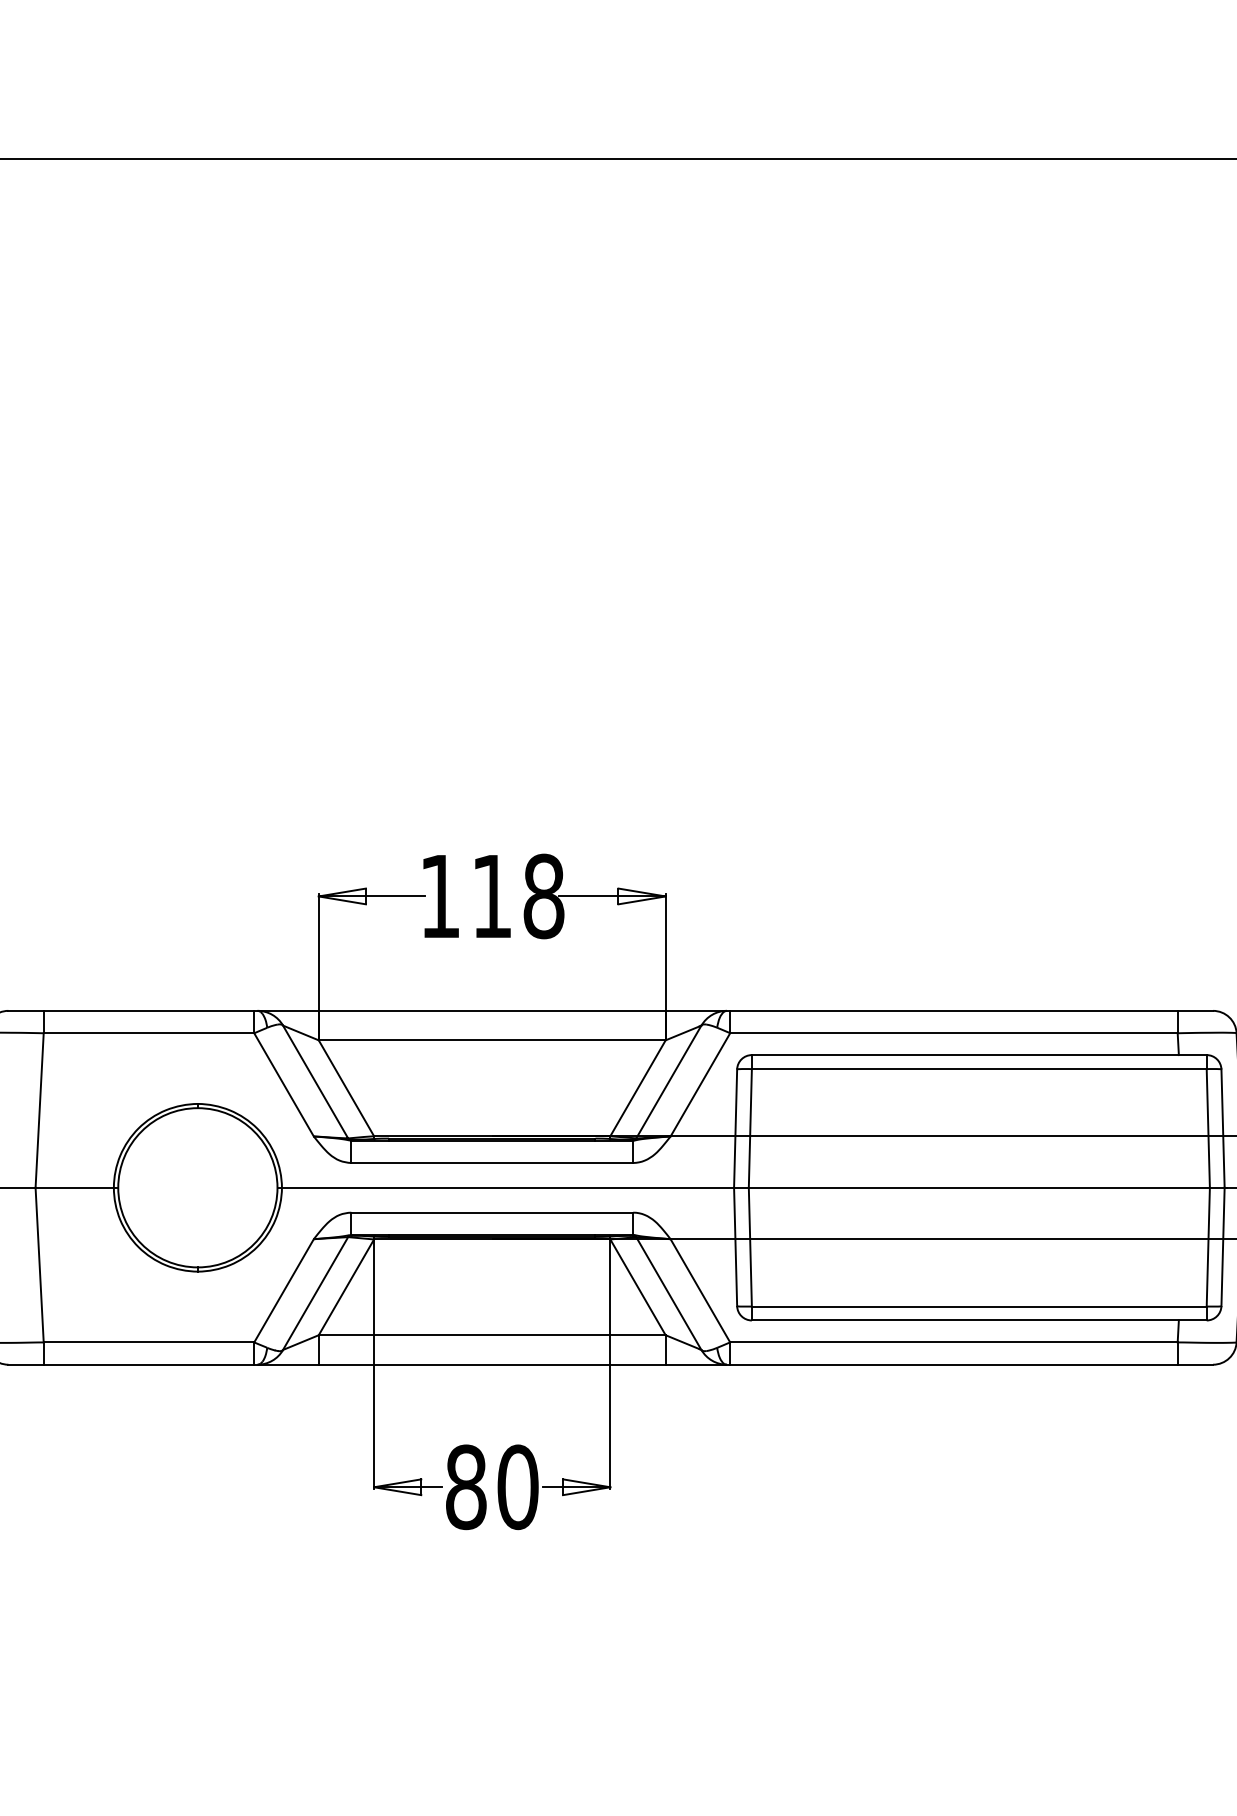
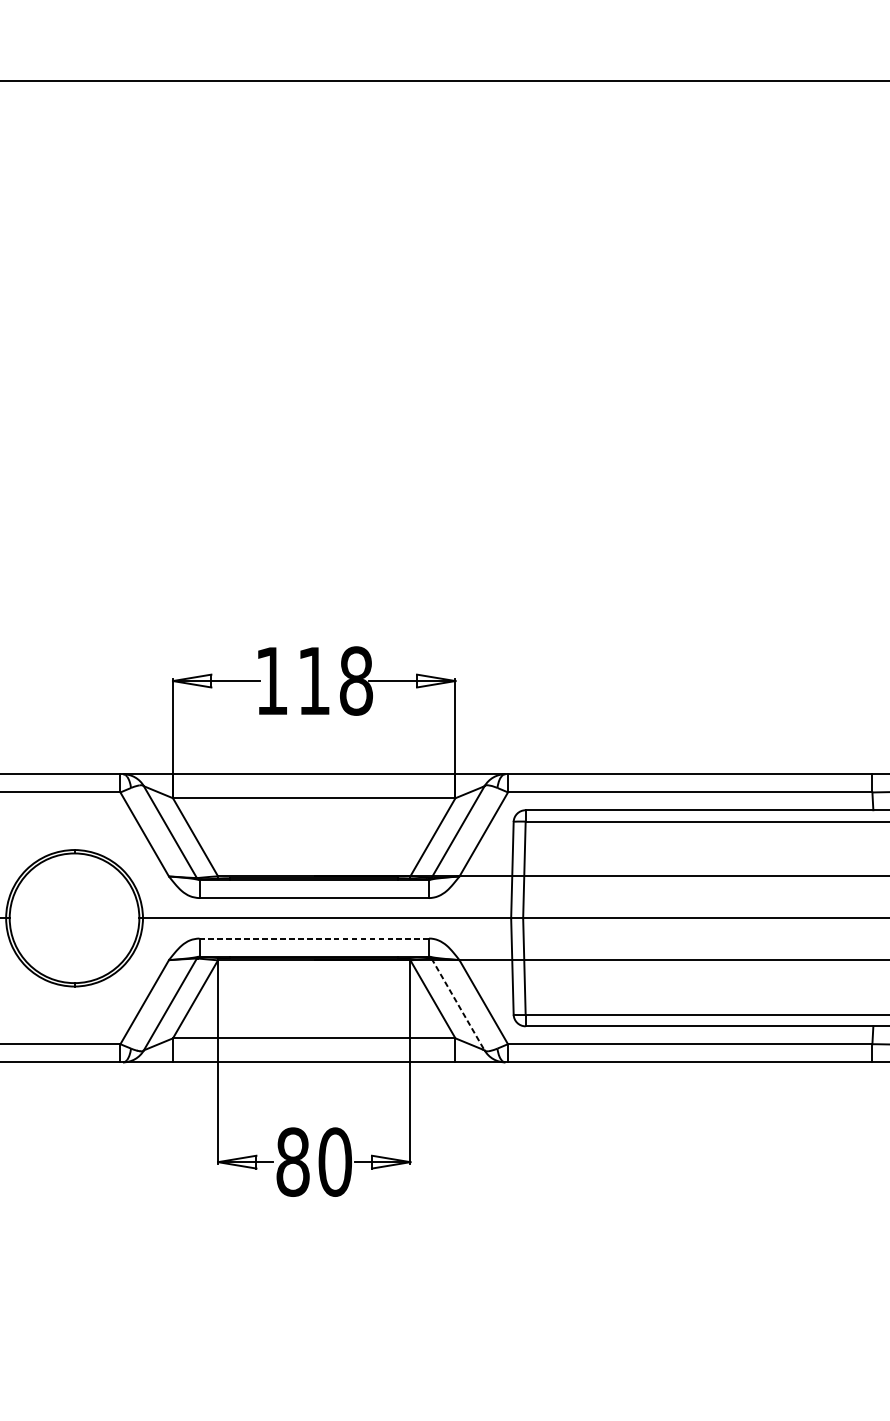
line: (492, 1212) -> (314, 938), solid -> dashed
line: (669, 1294) -> (458, 1005), solid -> dashed

